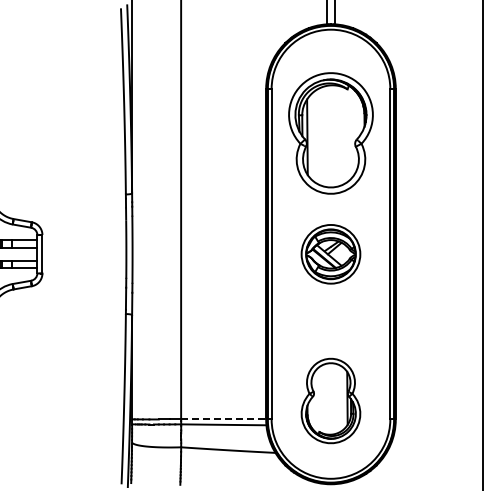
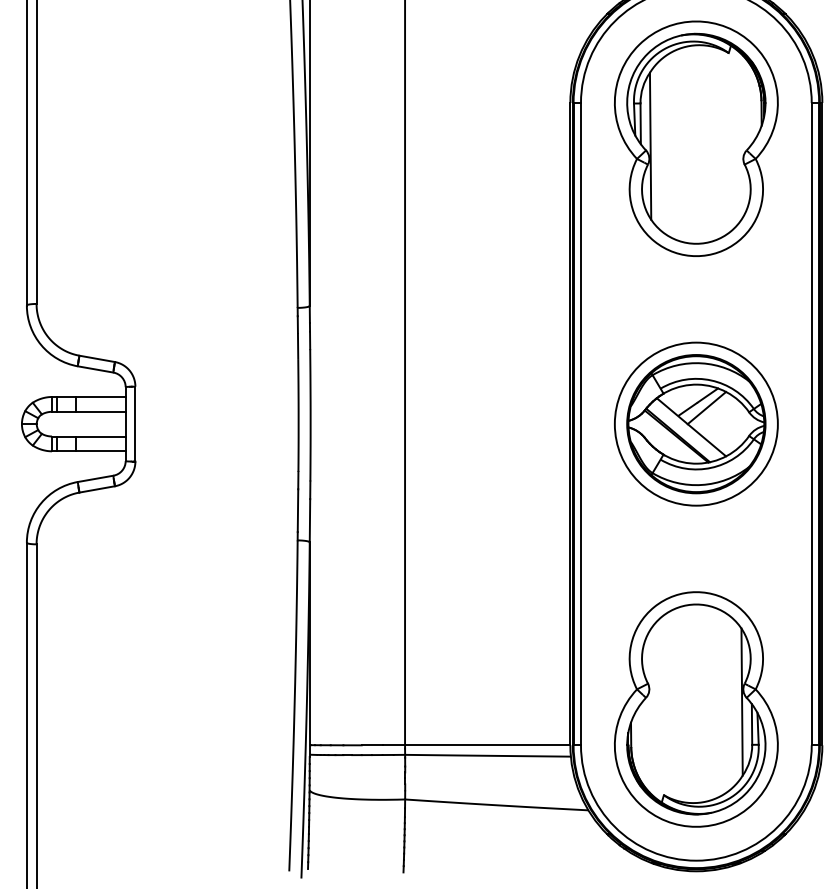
part: (330, 133) -> (695, 138), moved
part: (330, 254) -> (695, 424), size x1.43
part: (330, 400) -> (695, 708), size x1.43
line: (223, 419) -> (487, 745), dashed -> solid

